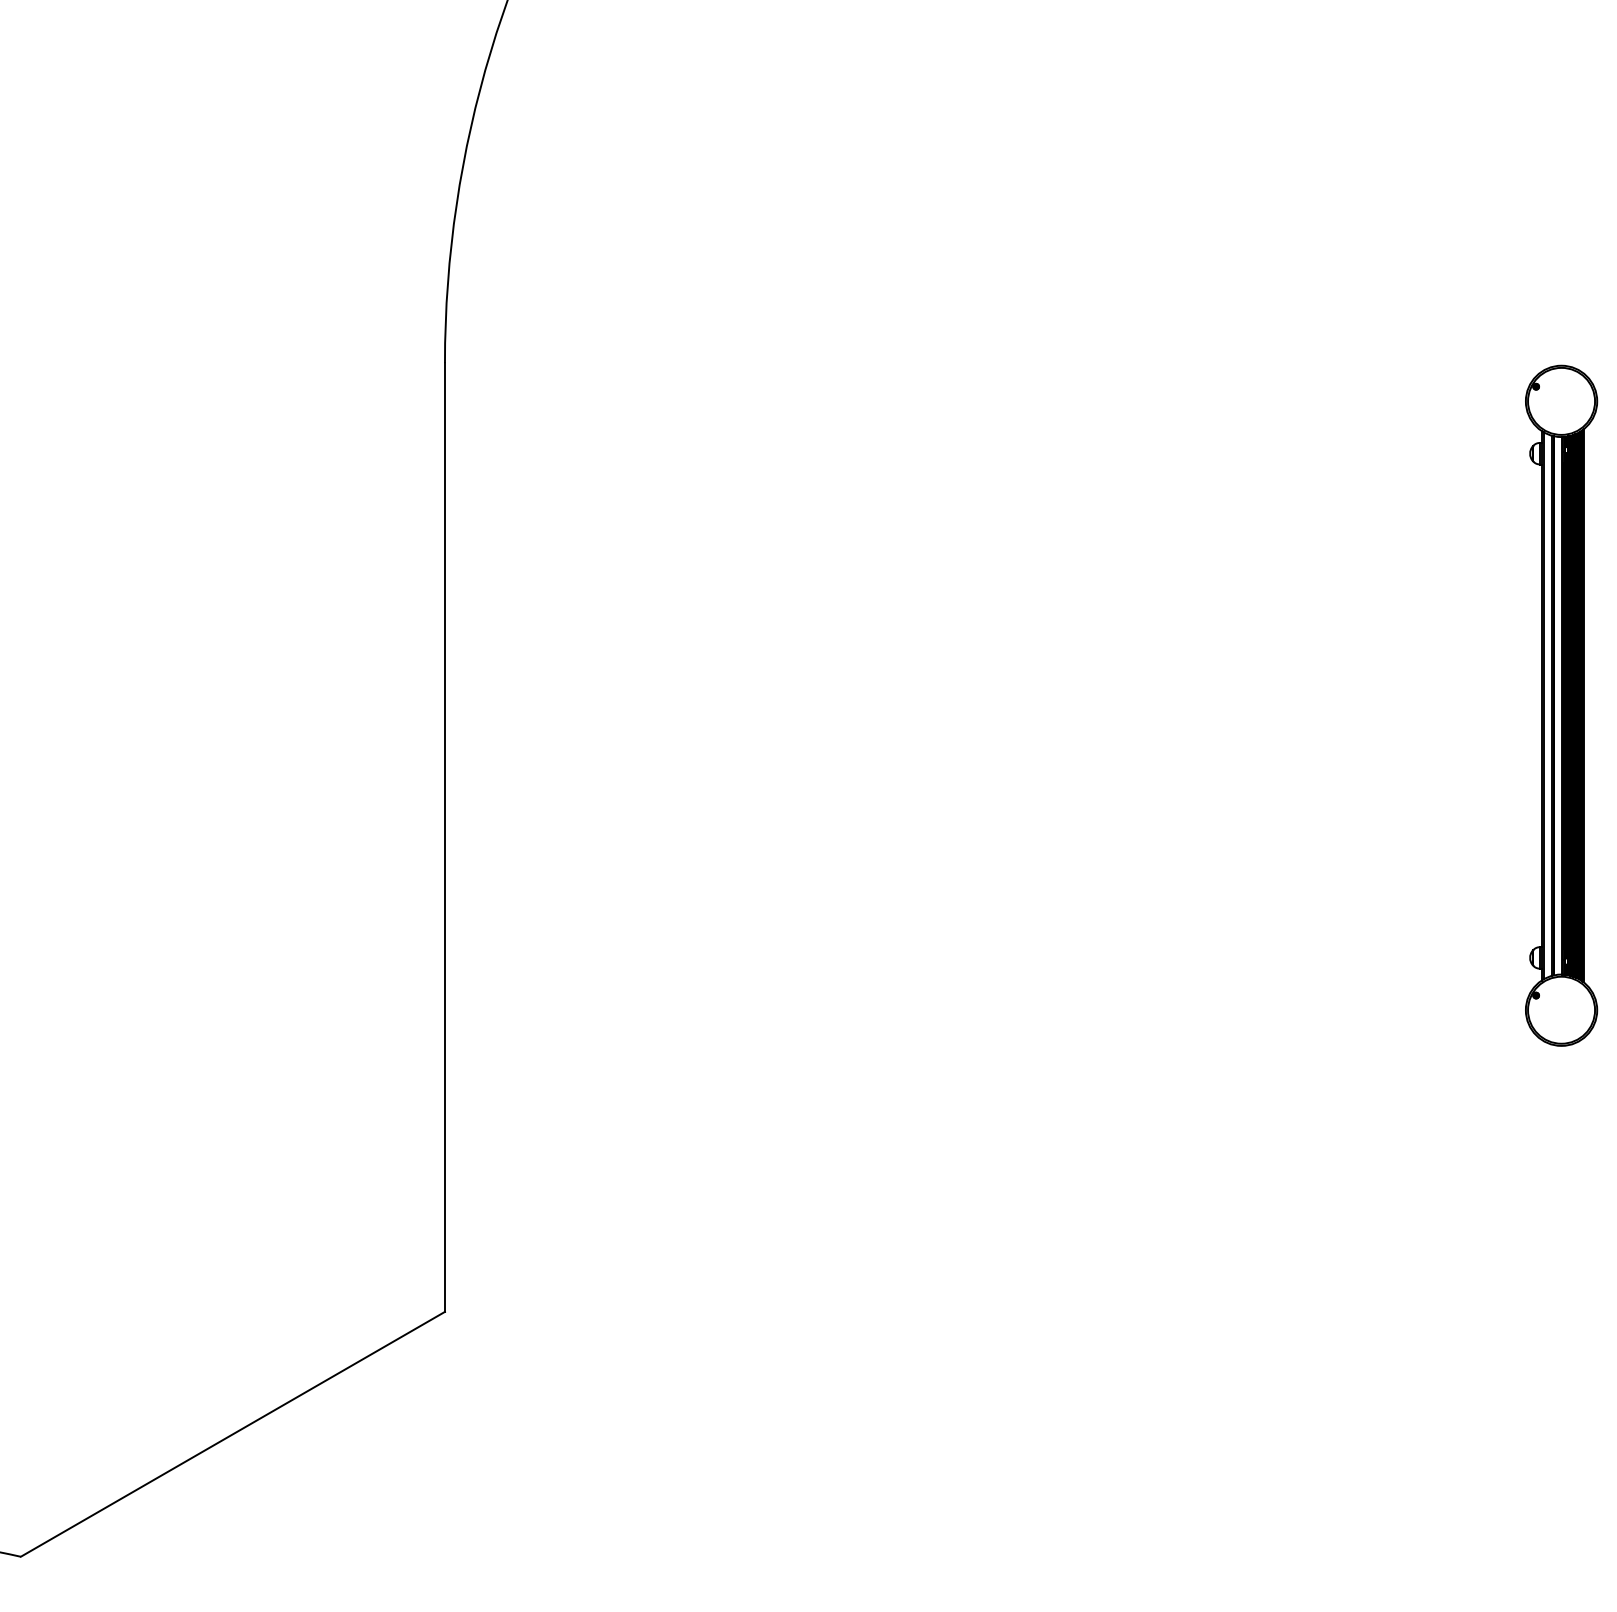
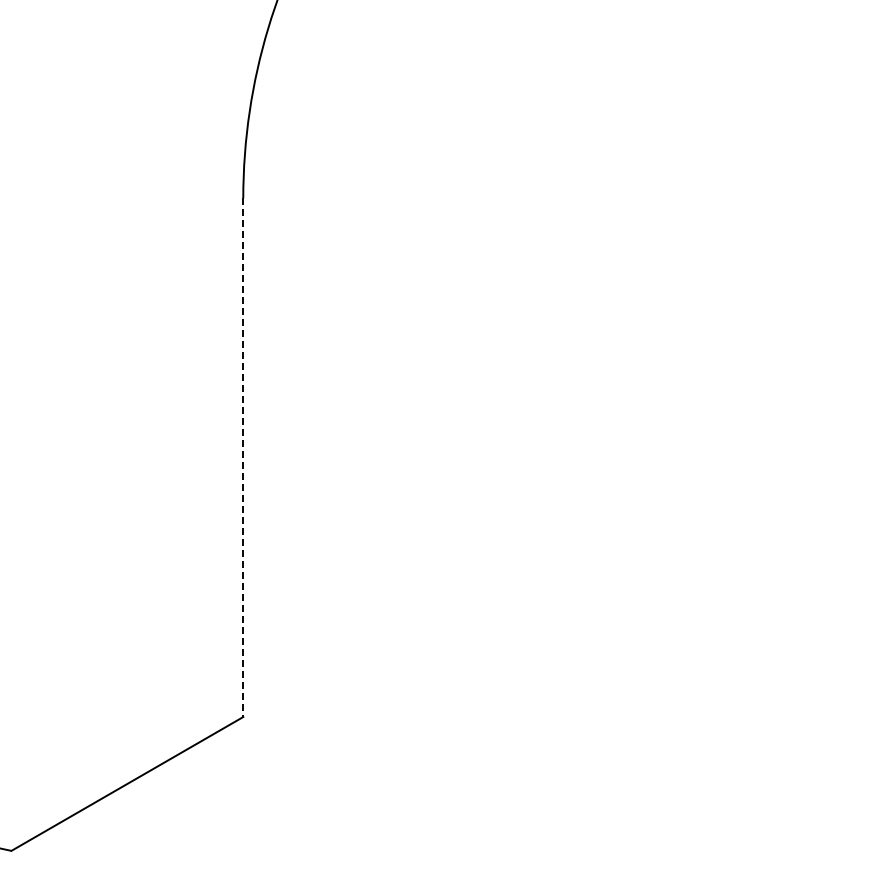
part: (1561, 705) -> (853, 385), removed
line: (445, 838) -> (243, 458), solid -> dashed

